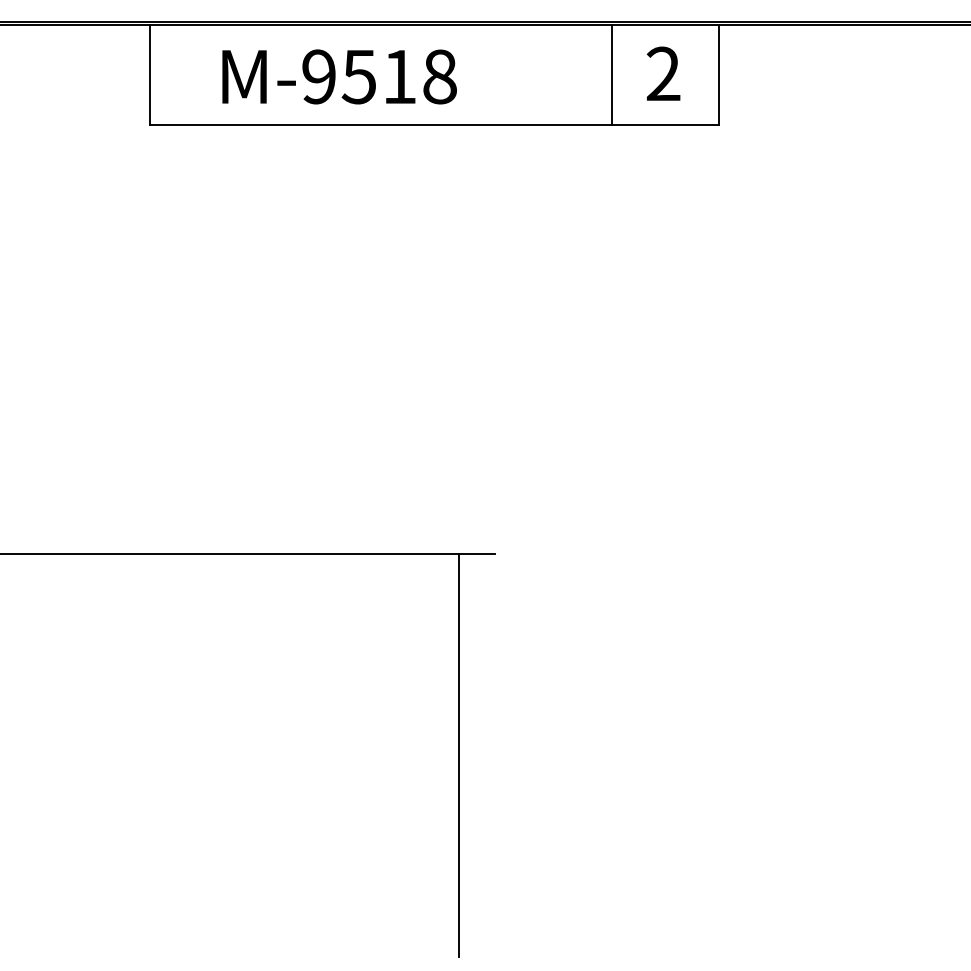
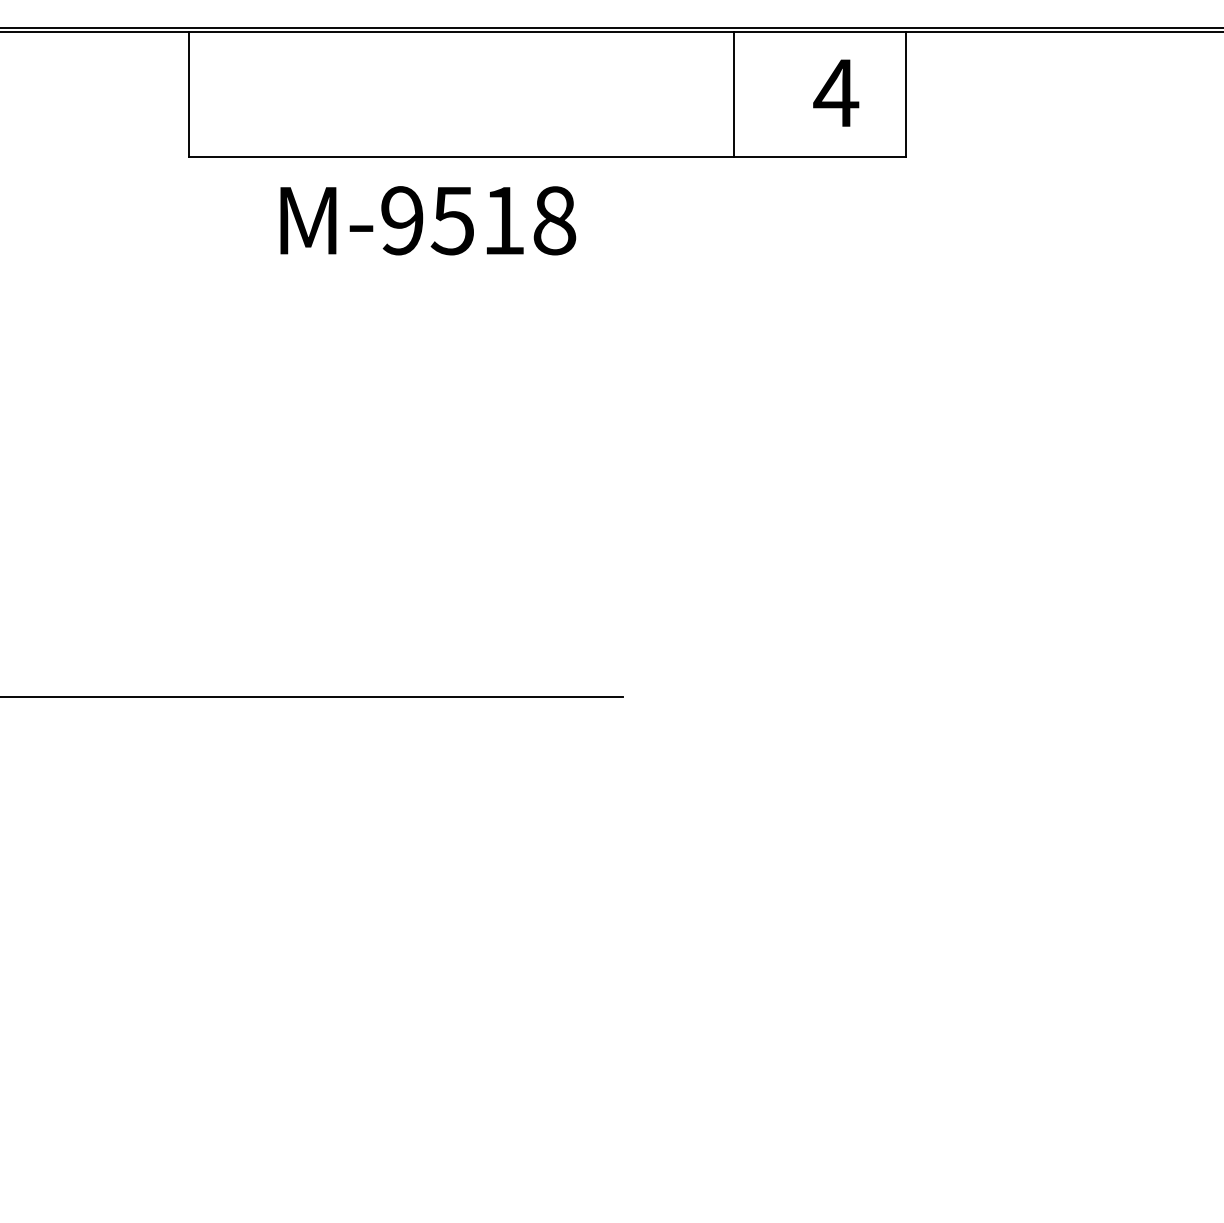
text: (663, 73) -> (836, 92), 2 -> 4
line: (612, 75) -> (733, 94), moved
text: (339, 76) -> (428, 220), moved
line: (458, 755) -> (578, 951), removed

